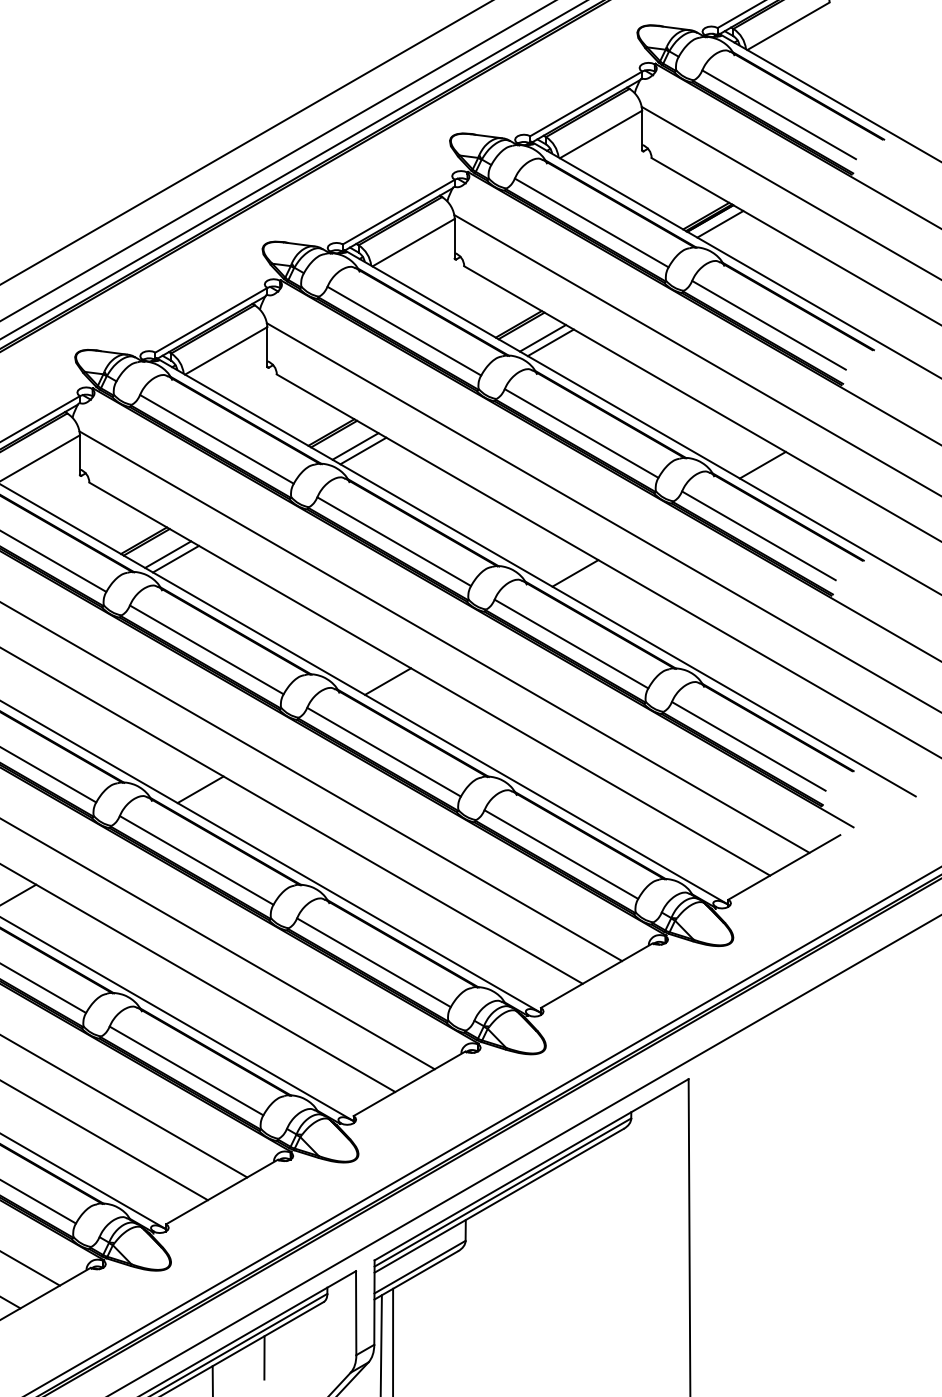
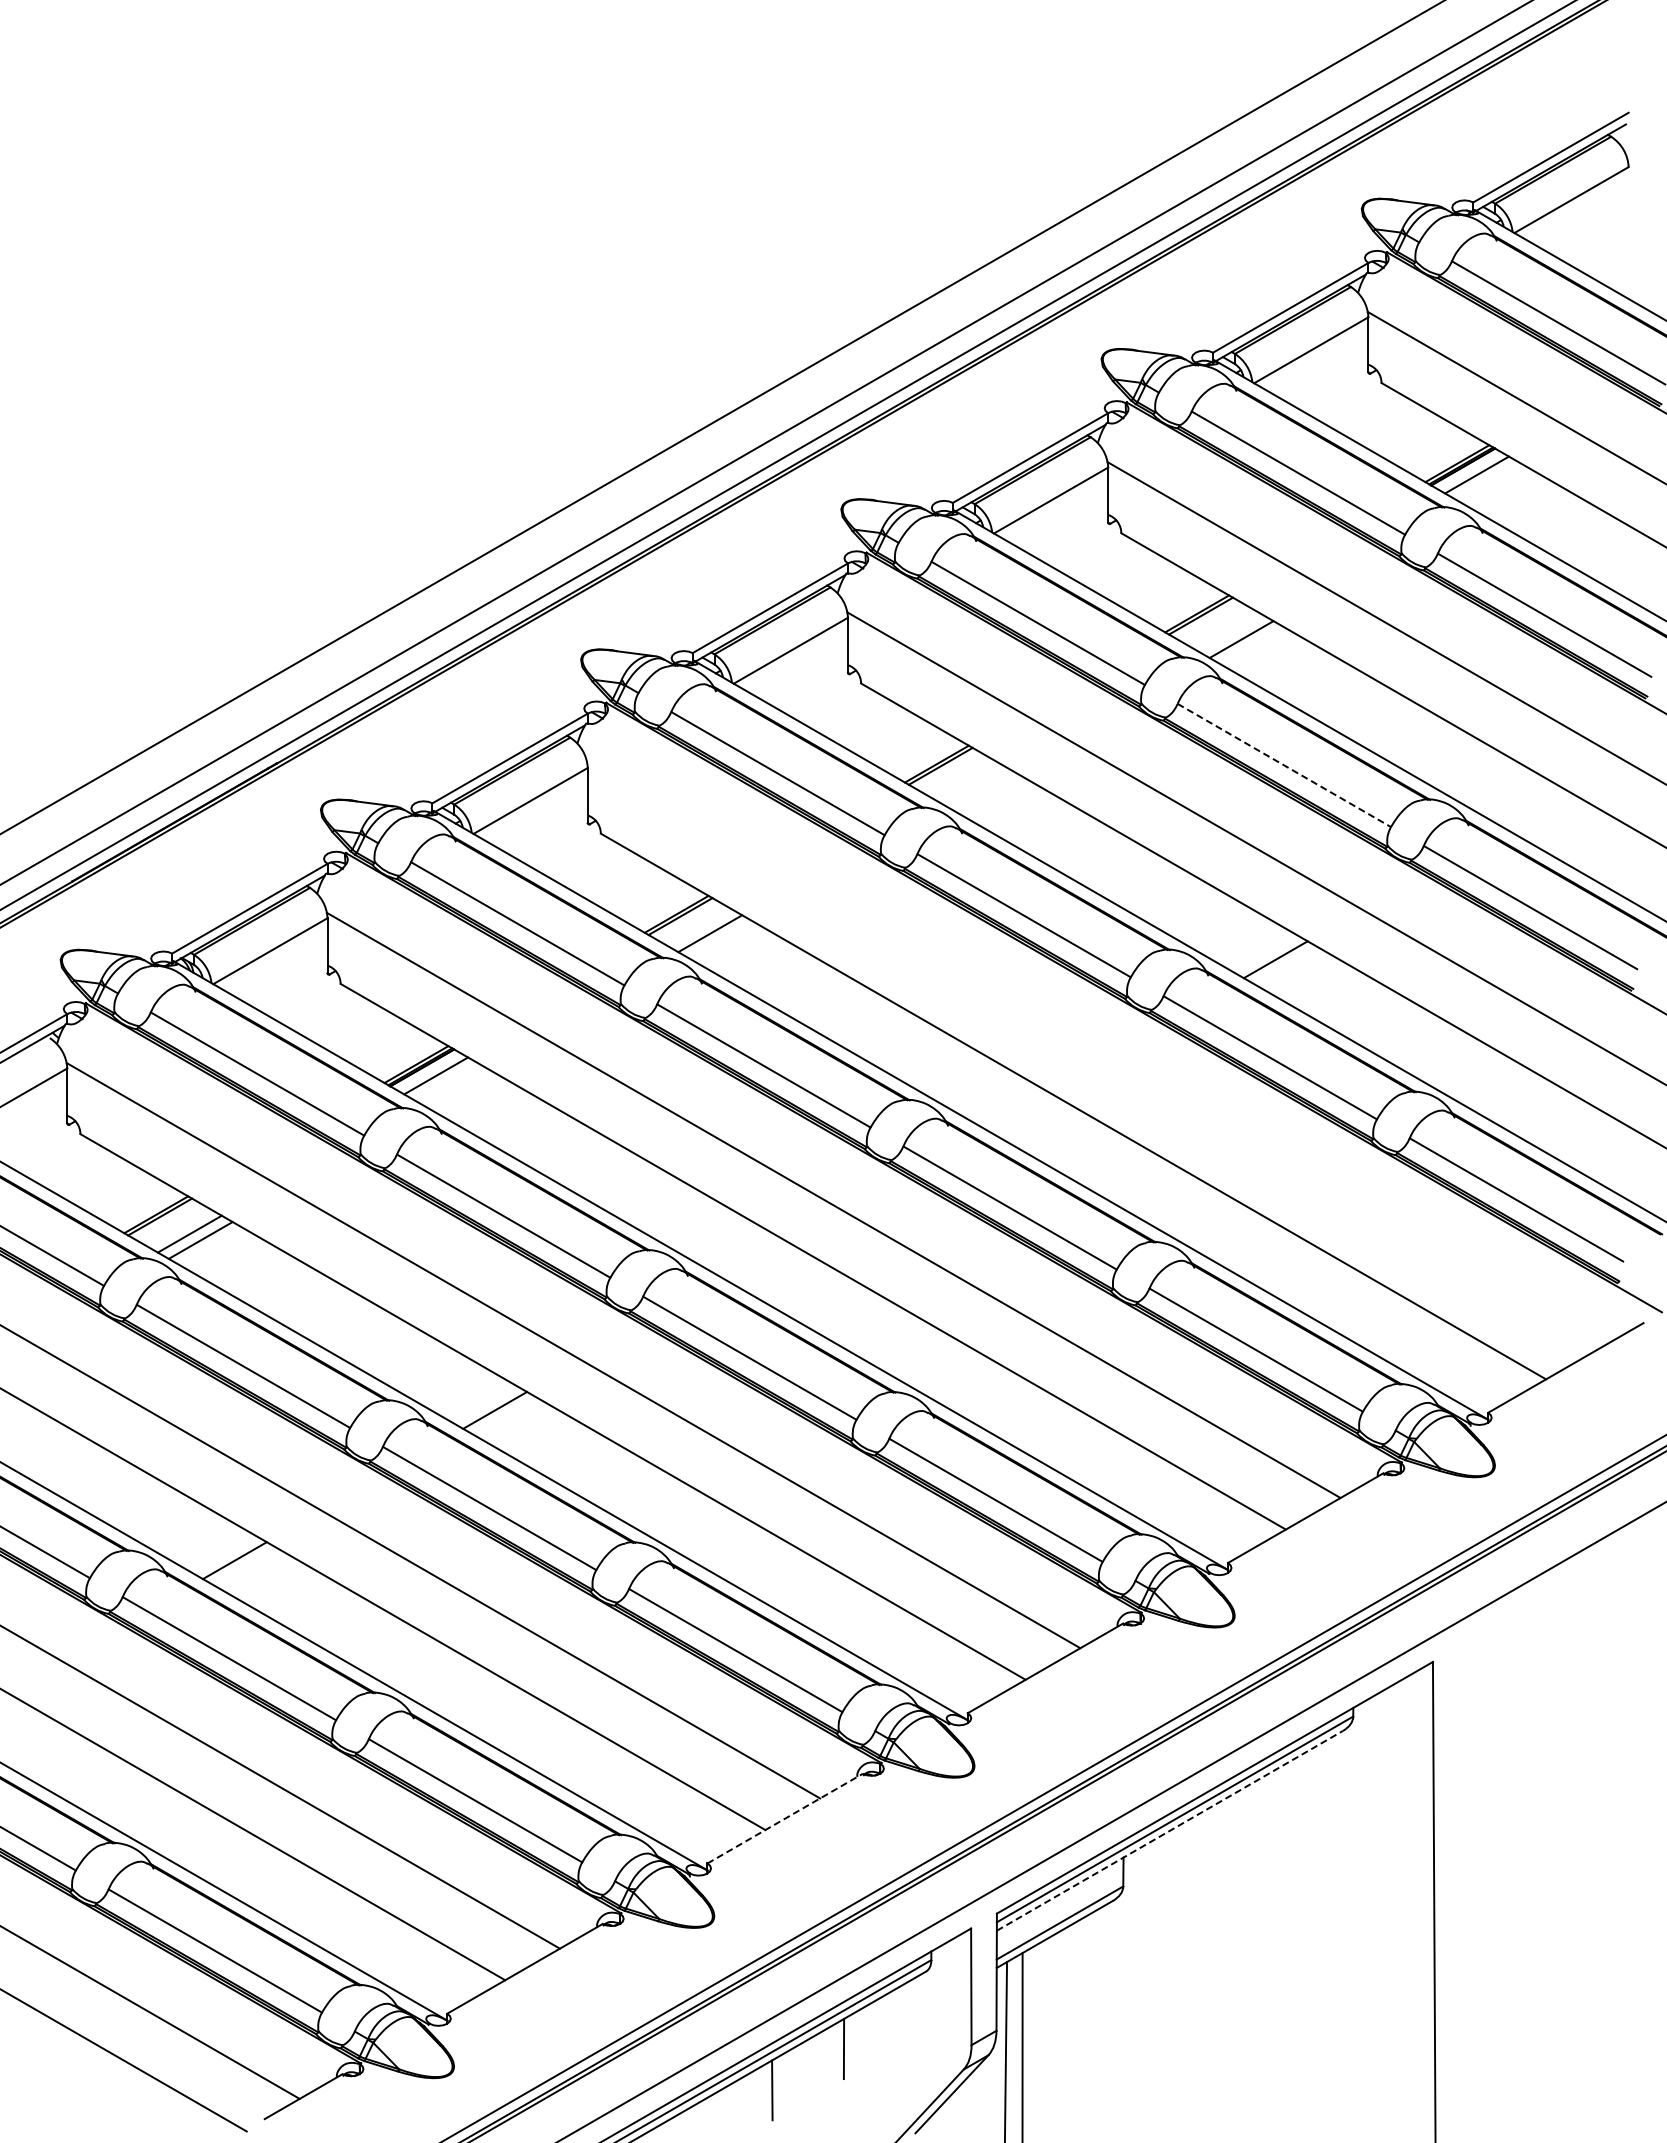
line: (542, 337) -> (1230, 632), removed
line: (581, 433) -> (1284, 765), solid -> dashed
line: (355, 446) -> (970, 783), removed
line: (363, 450) -> (981, 789), removed
line: (762, 465) -> (1535, 809), removed
line: (176, 558) -> (721, 939), removed
line: (444, 641) -> (1093, 1054), removed
line: (387, 681) -> (1015, 1109), removed
line: (200, 789) -> (755, 1259), removed
line: (222, 1191) -> (785, 1818), solid -> dashed
line: (498, 1200) -> (1169, 1830), solid -> dashed

